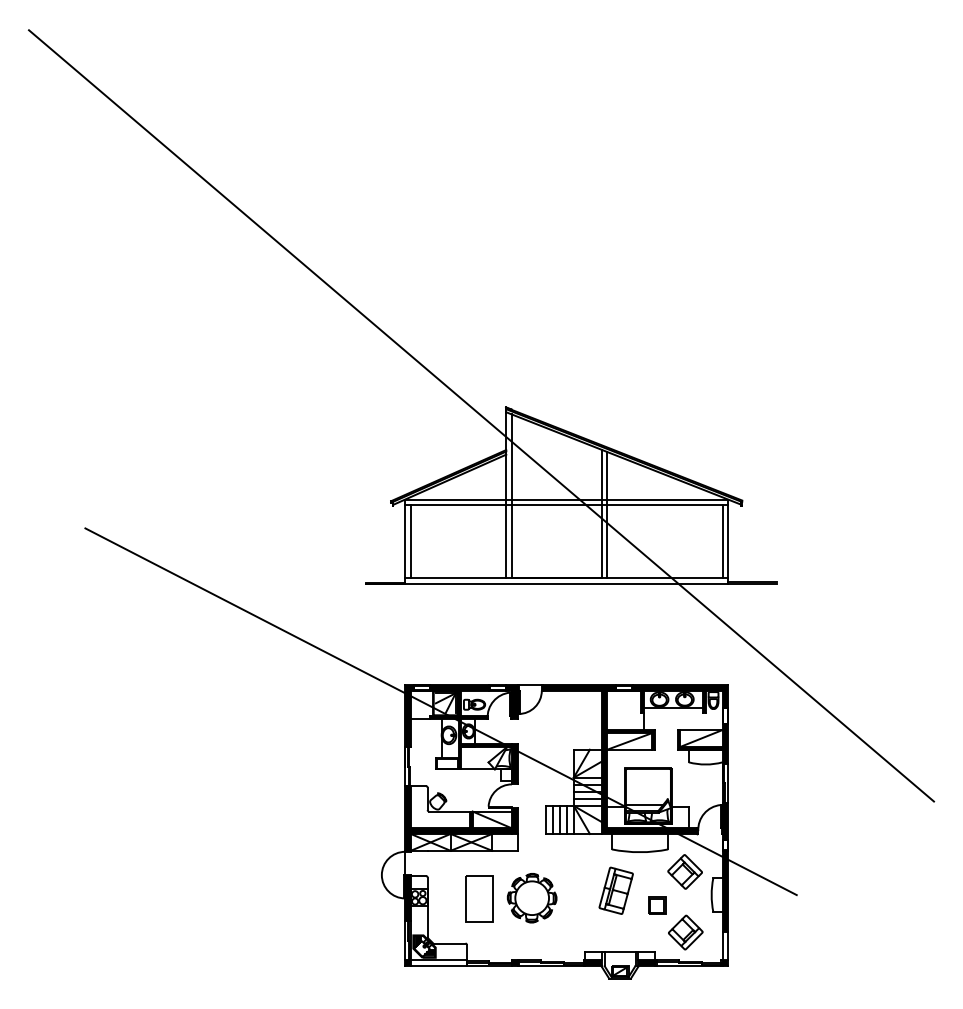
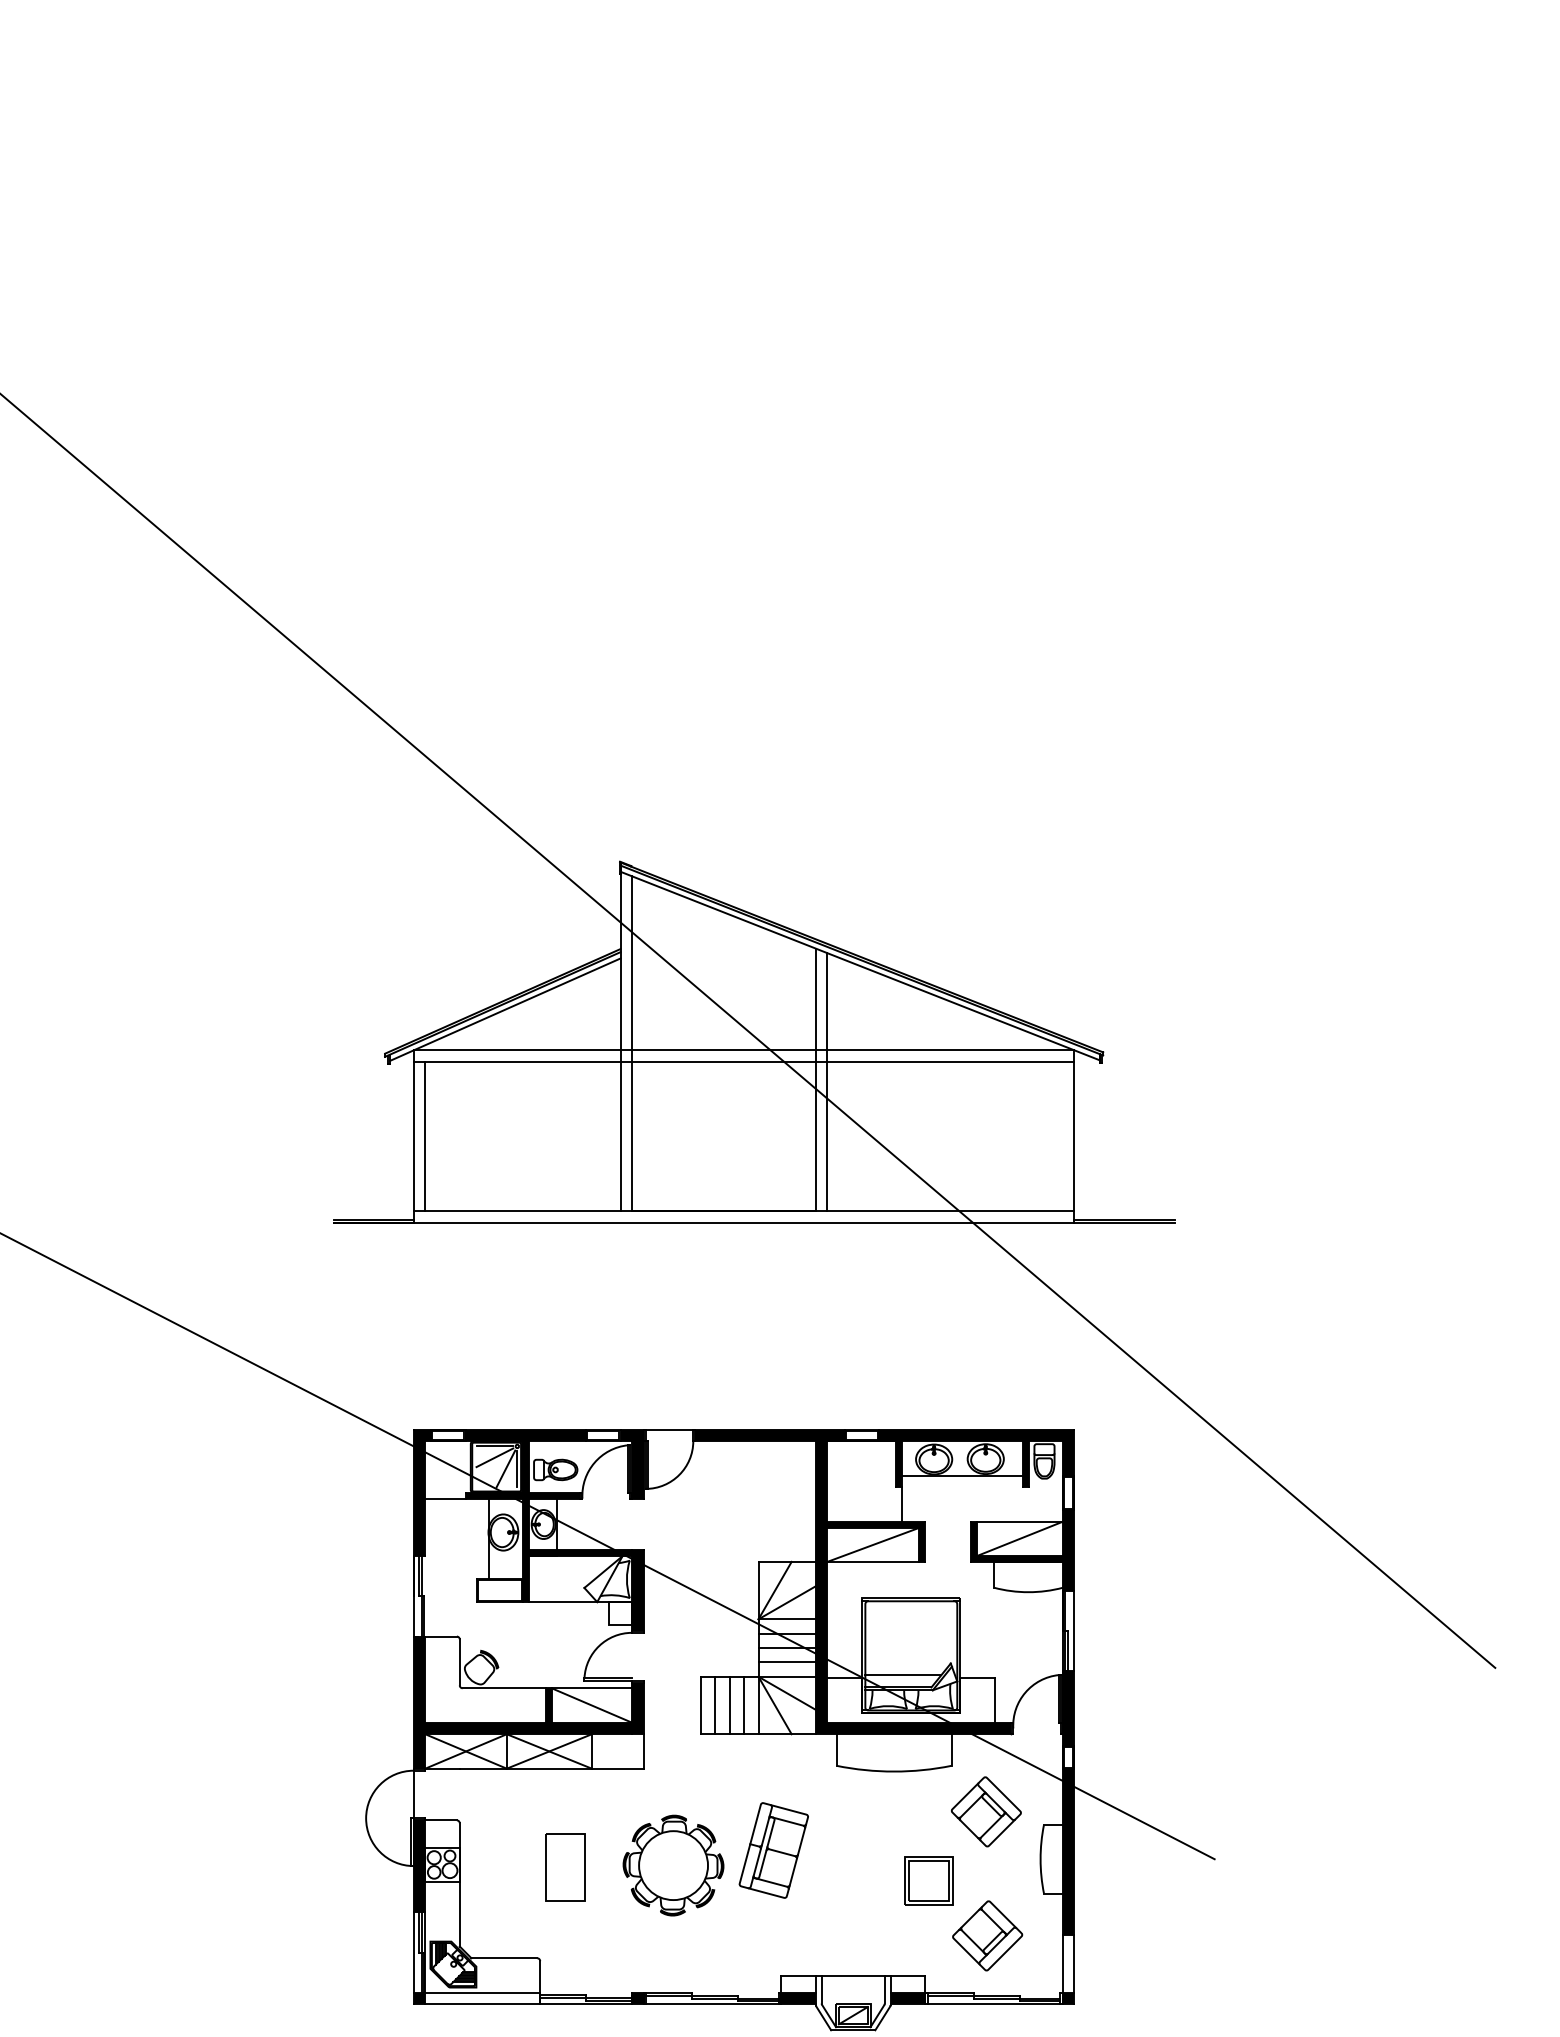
line: (722, 541) -> (1062, 1136), removed
part: (615, 890) -> (772, 1849), moved
part: (479, 898) -> (565, 1866), size x0.7
part: (657, 905) -> (929, 1880), size x1.4

